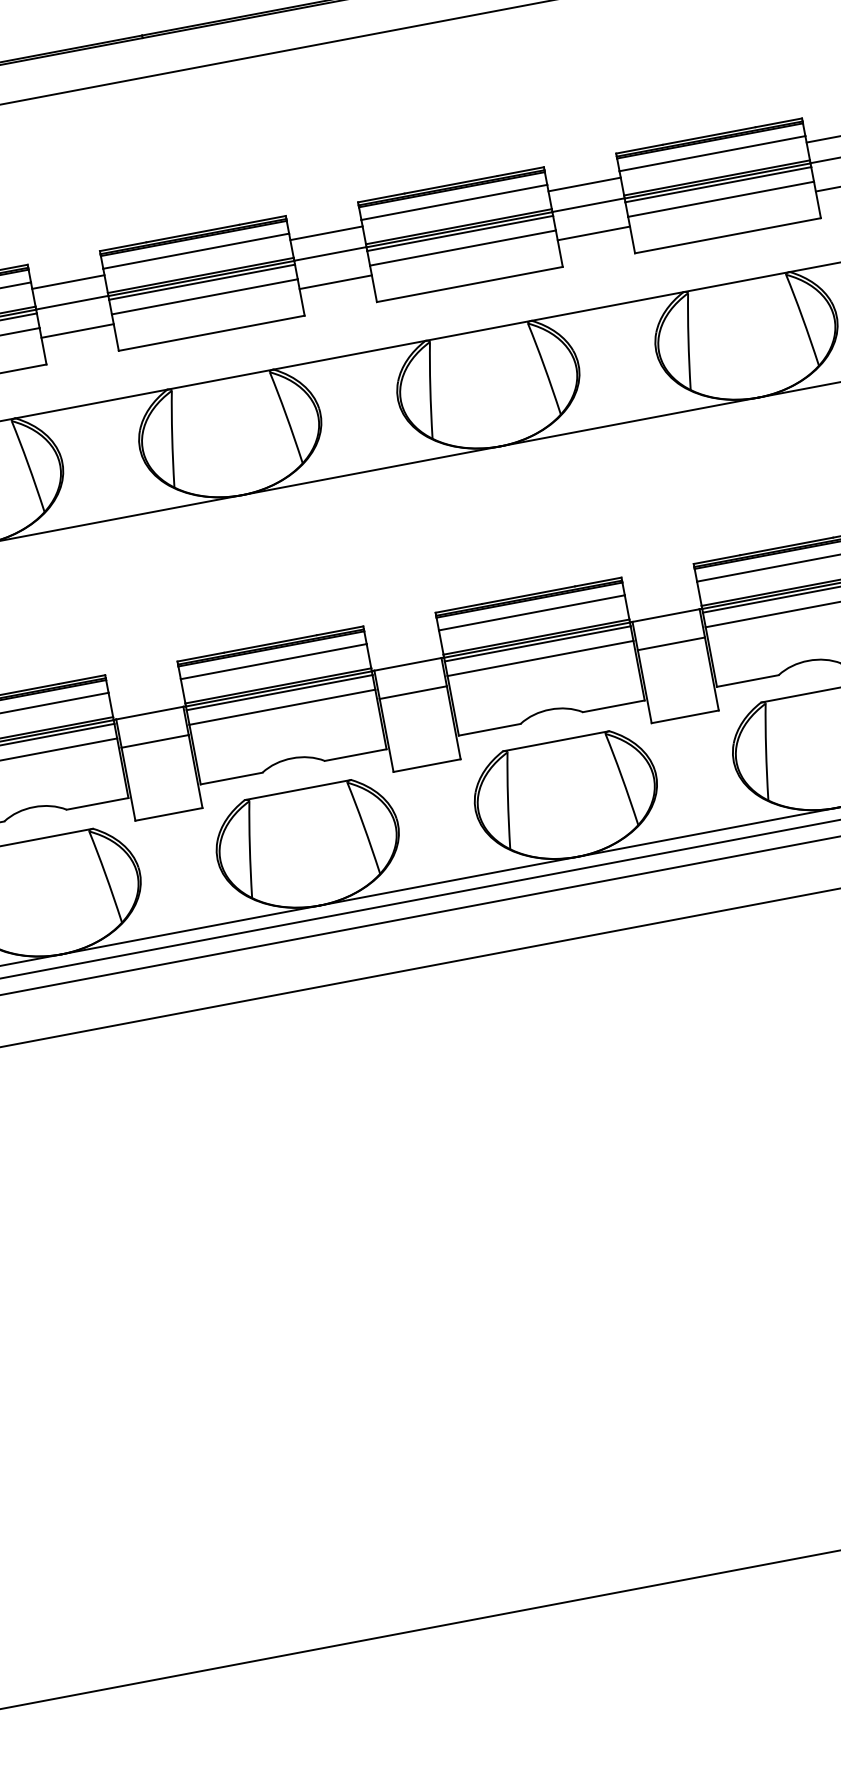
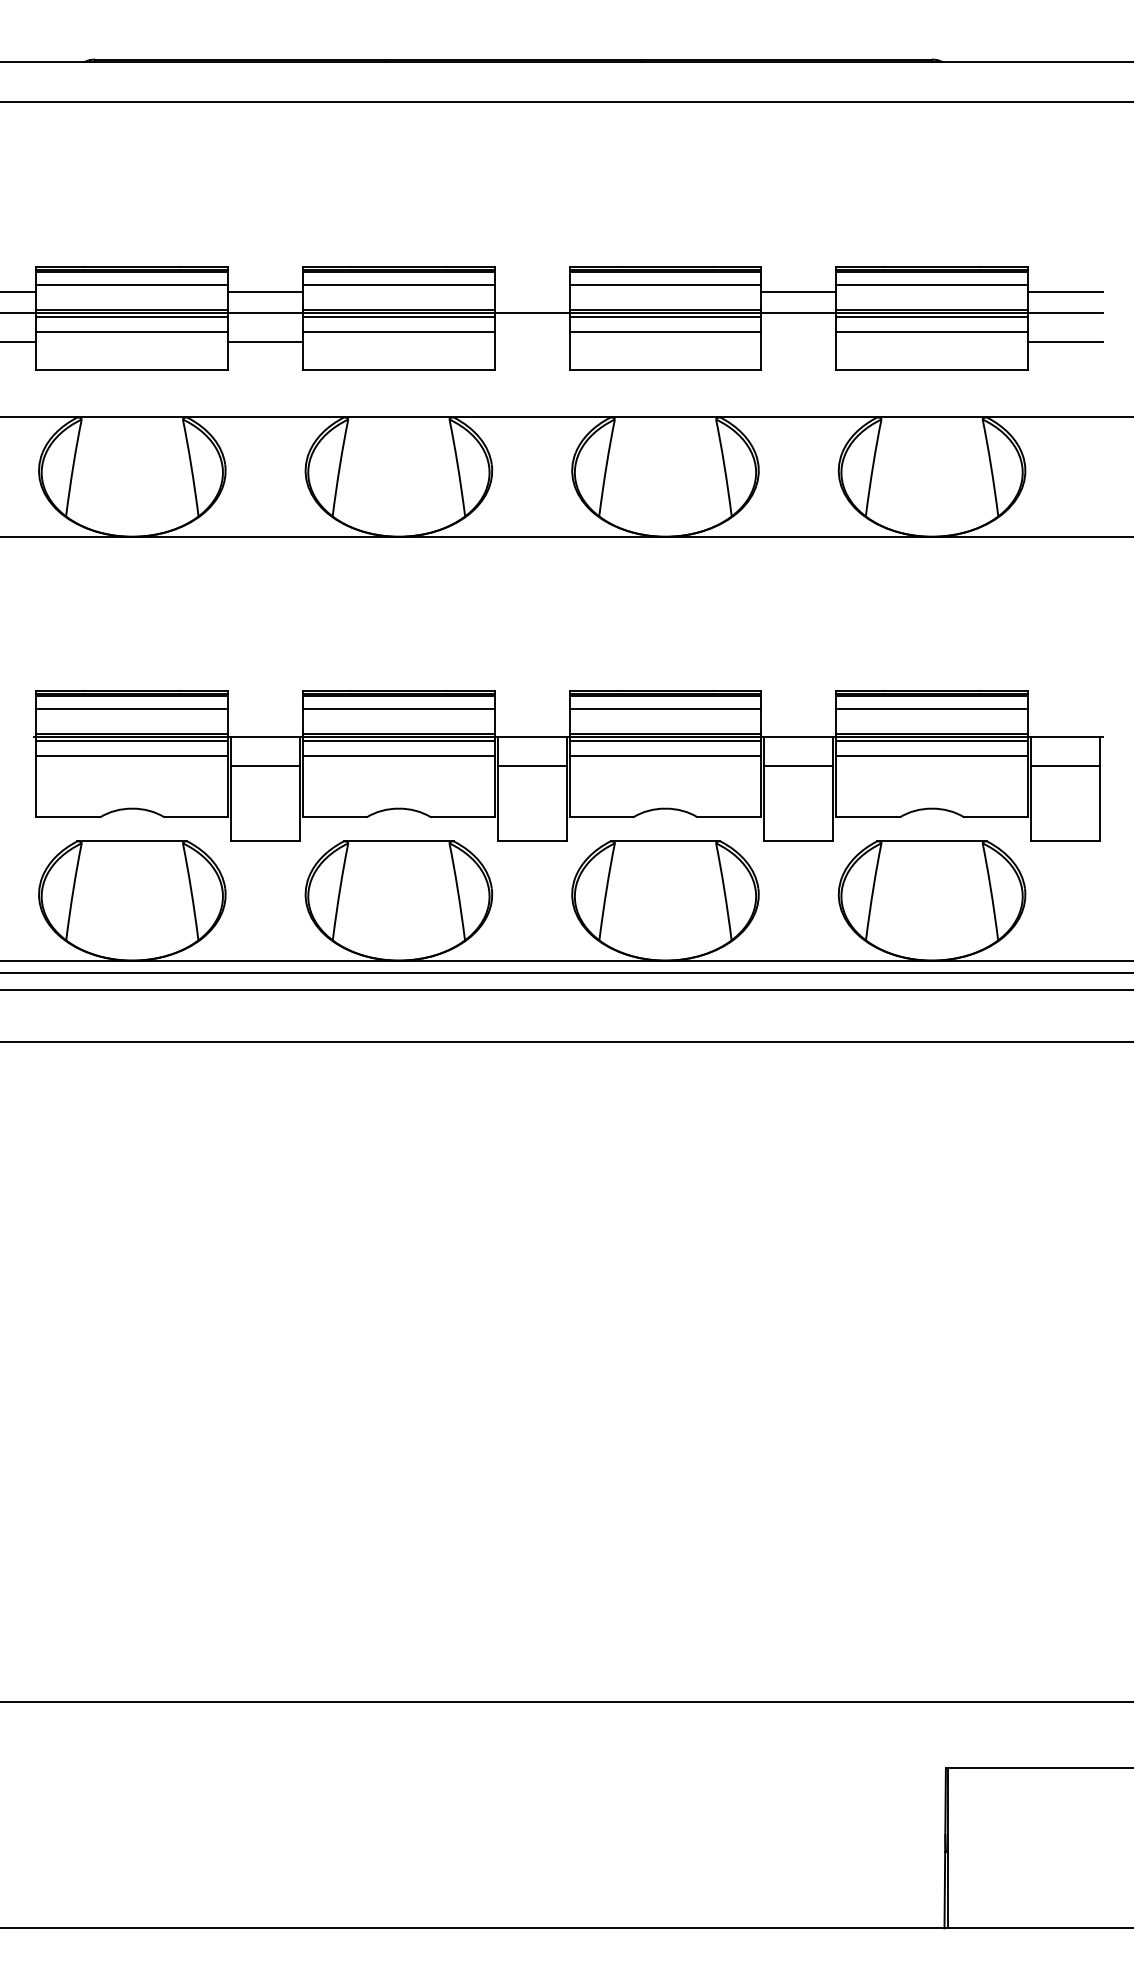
line: (325, 233) -> (531, 291), removed
line: (593, 233) -> (798, 342), removed
line: (335, 282) -> (531, 342), removed

